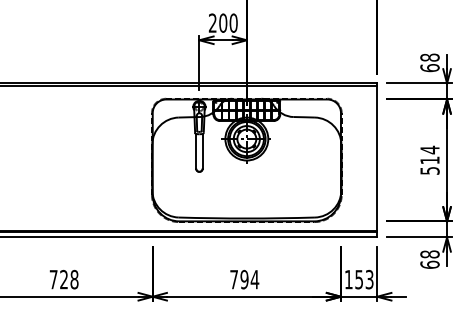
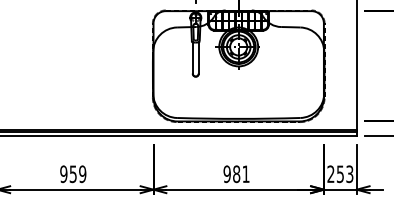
text: (63, 279) -> (72, 174), 728 -> 959
text: (244, 279) -> (236, 174), 794 -> 981
text: (348, 279) -> (330, 174), 153 -> 253

